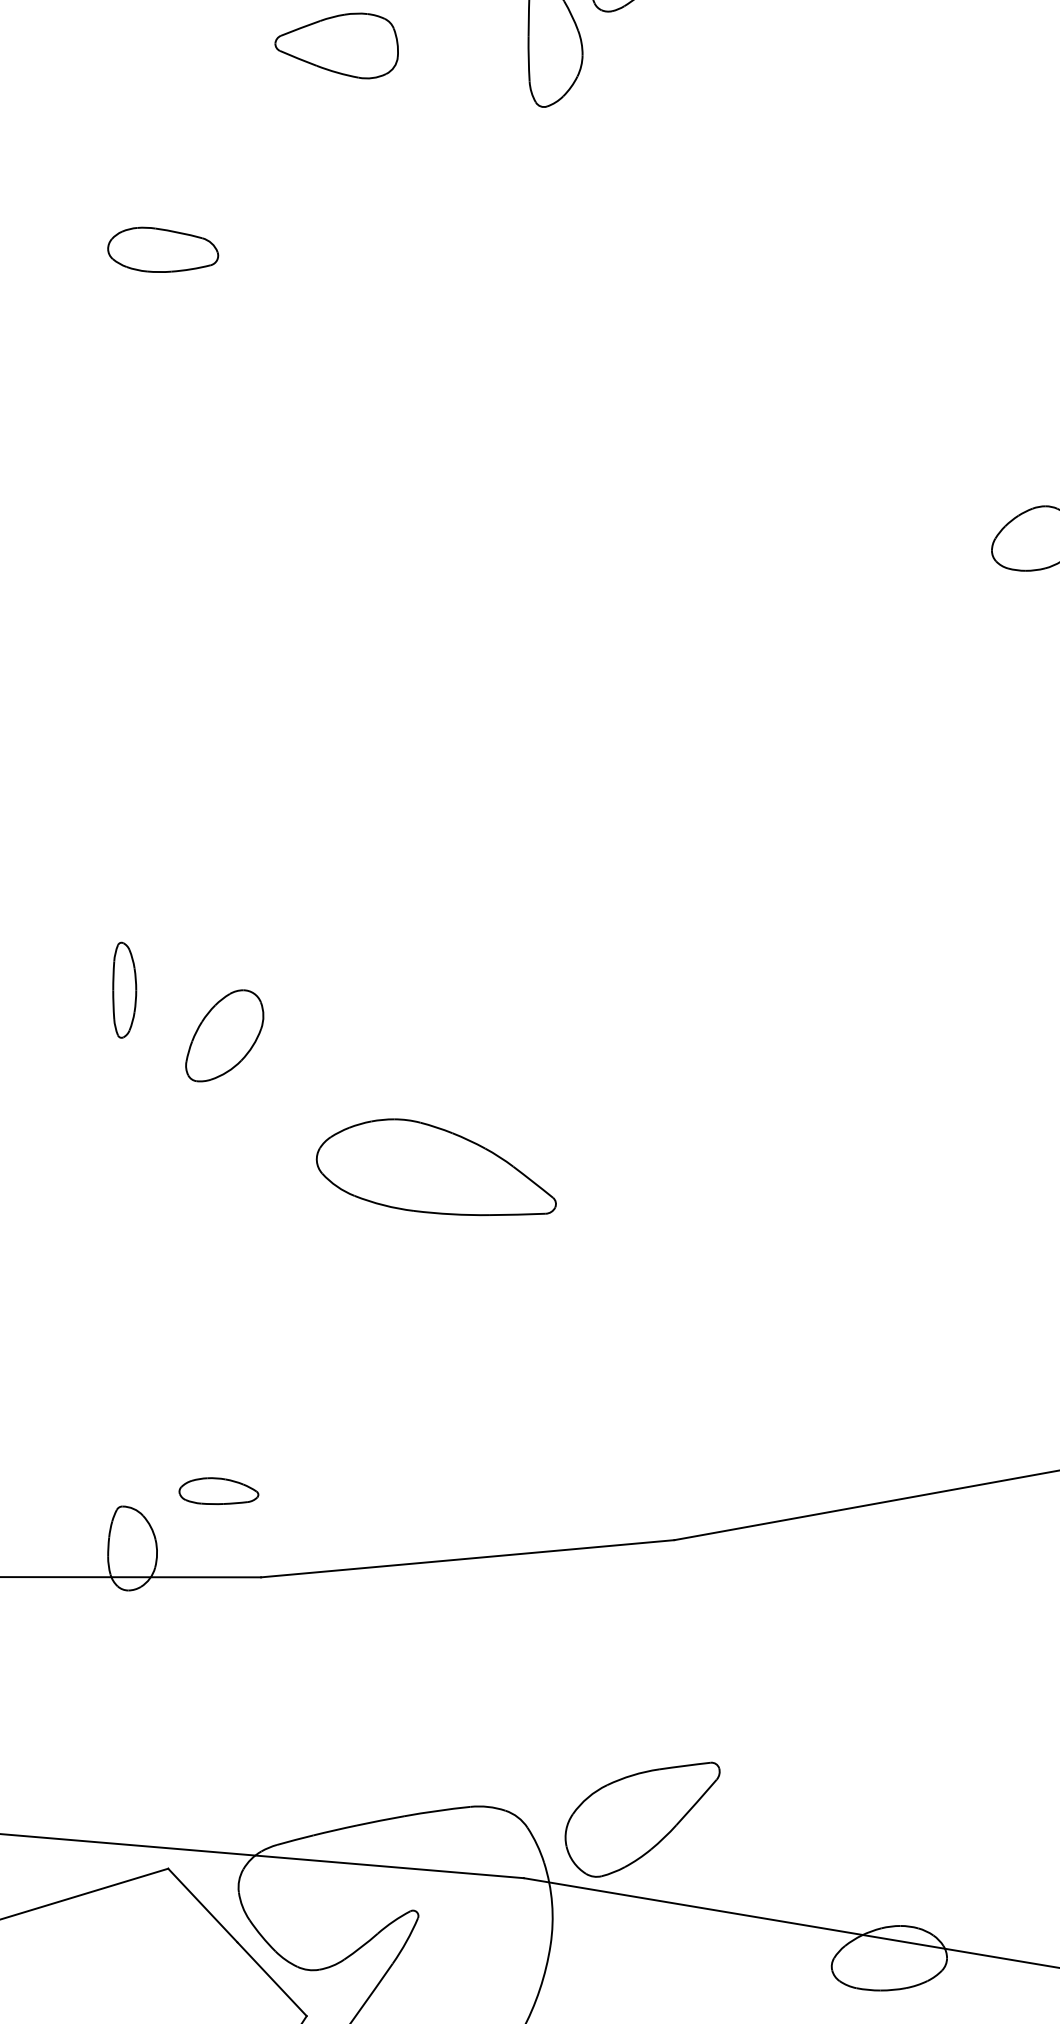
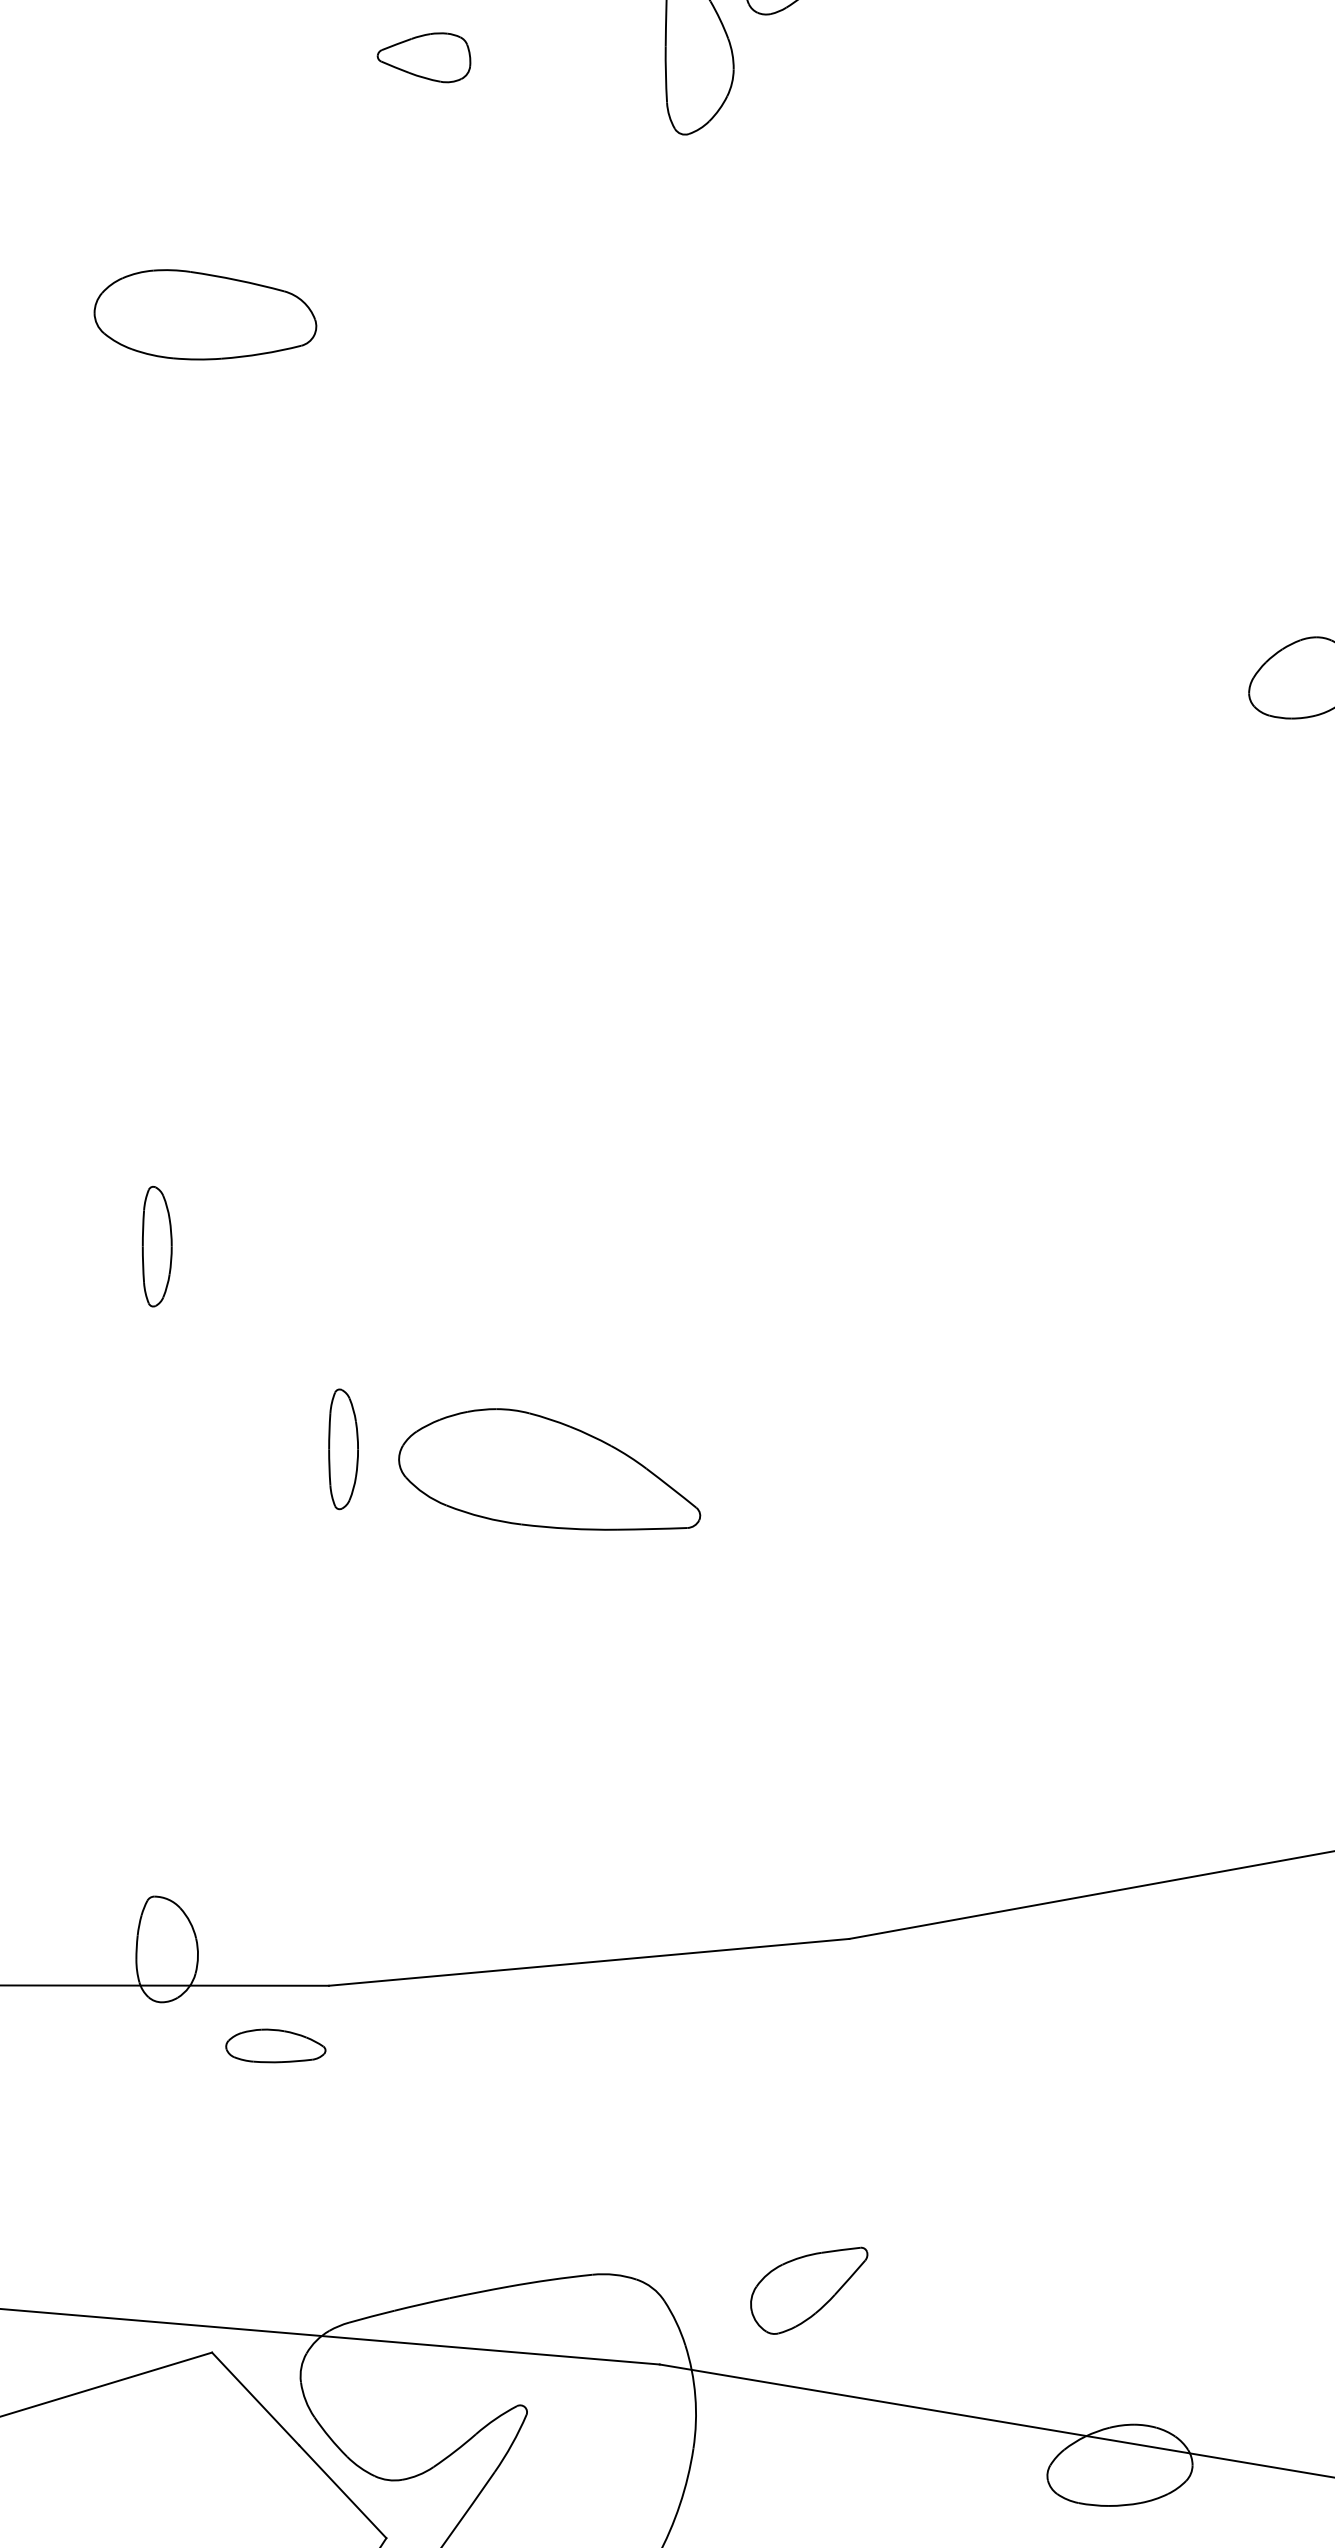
part: (336, 45) -> (423, 57), size x0.6
part: (163, 249) -> (206, 314), size x1.6
part: (224, 1035) -> (282, 1303), removed
part: (272, 1150) -> (343, 1448), added
part: (218, 1490) -> (275, 2045), moved
part: (642, 1819) -> (809, 2290), size x0.6

